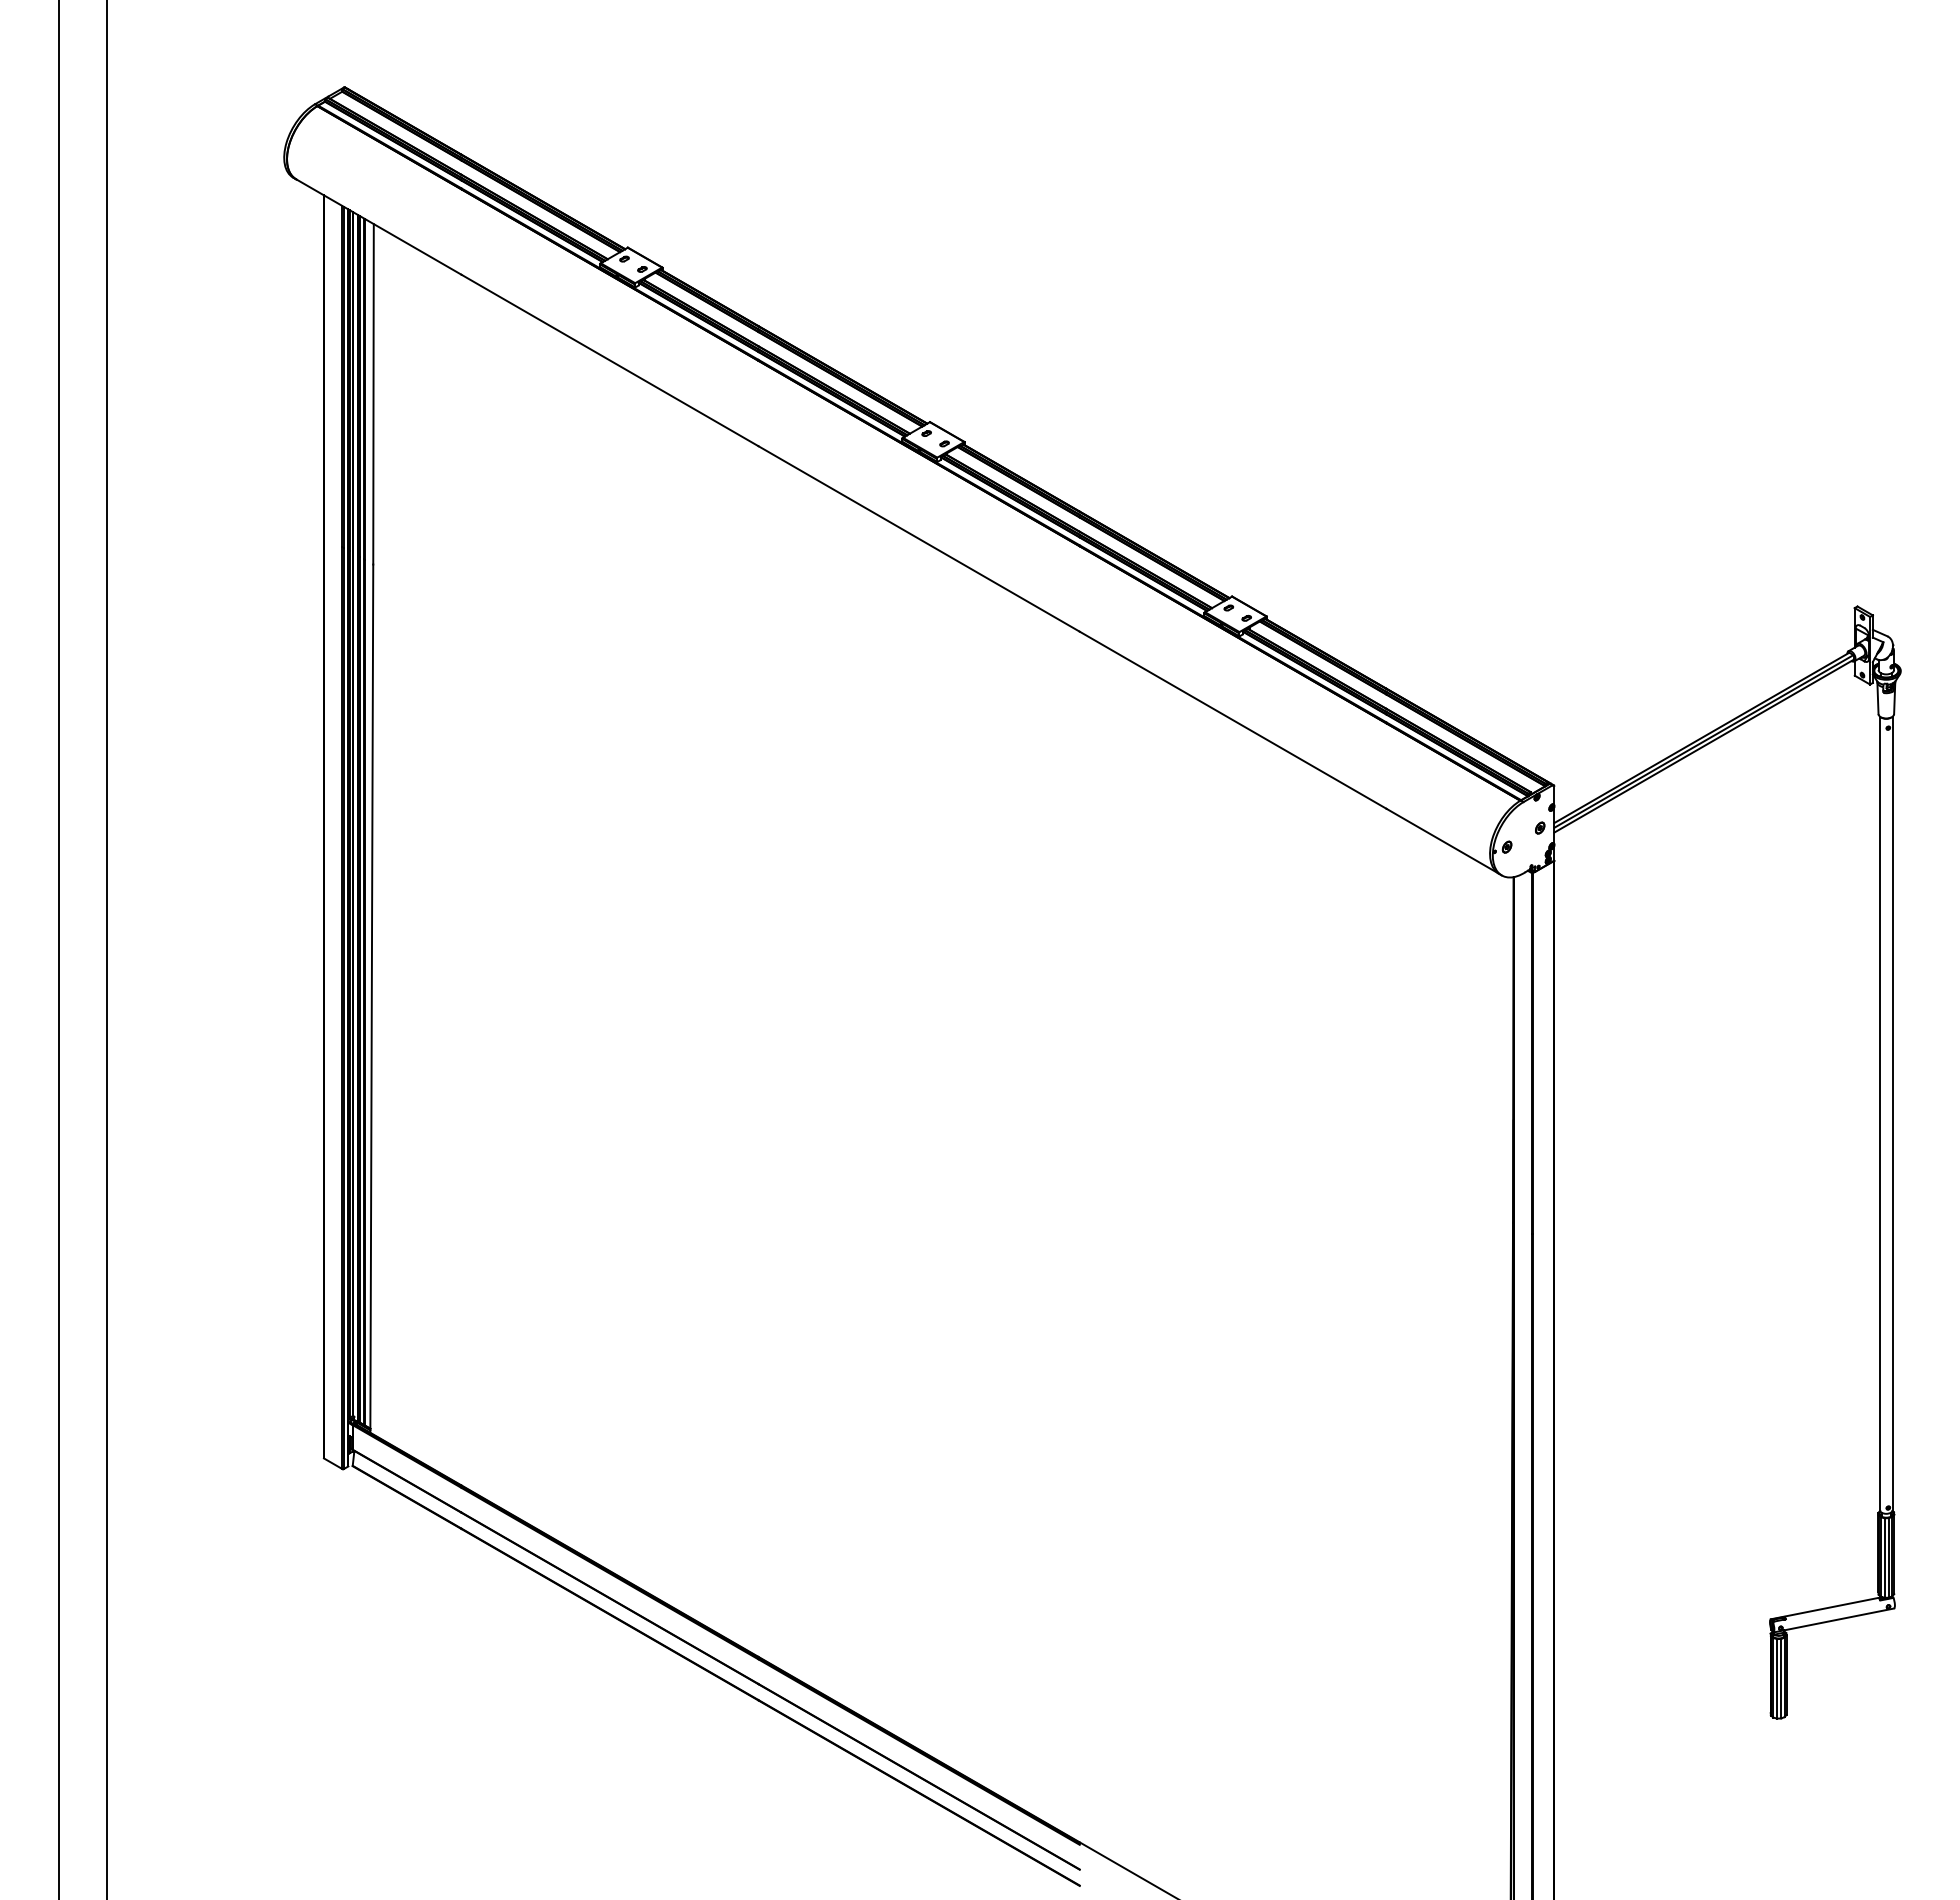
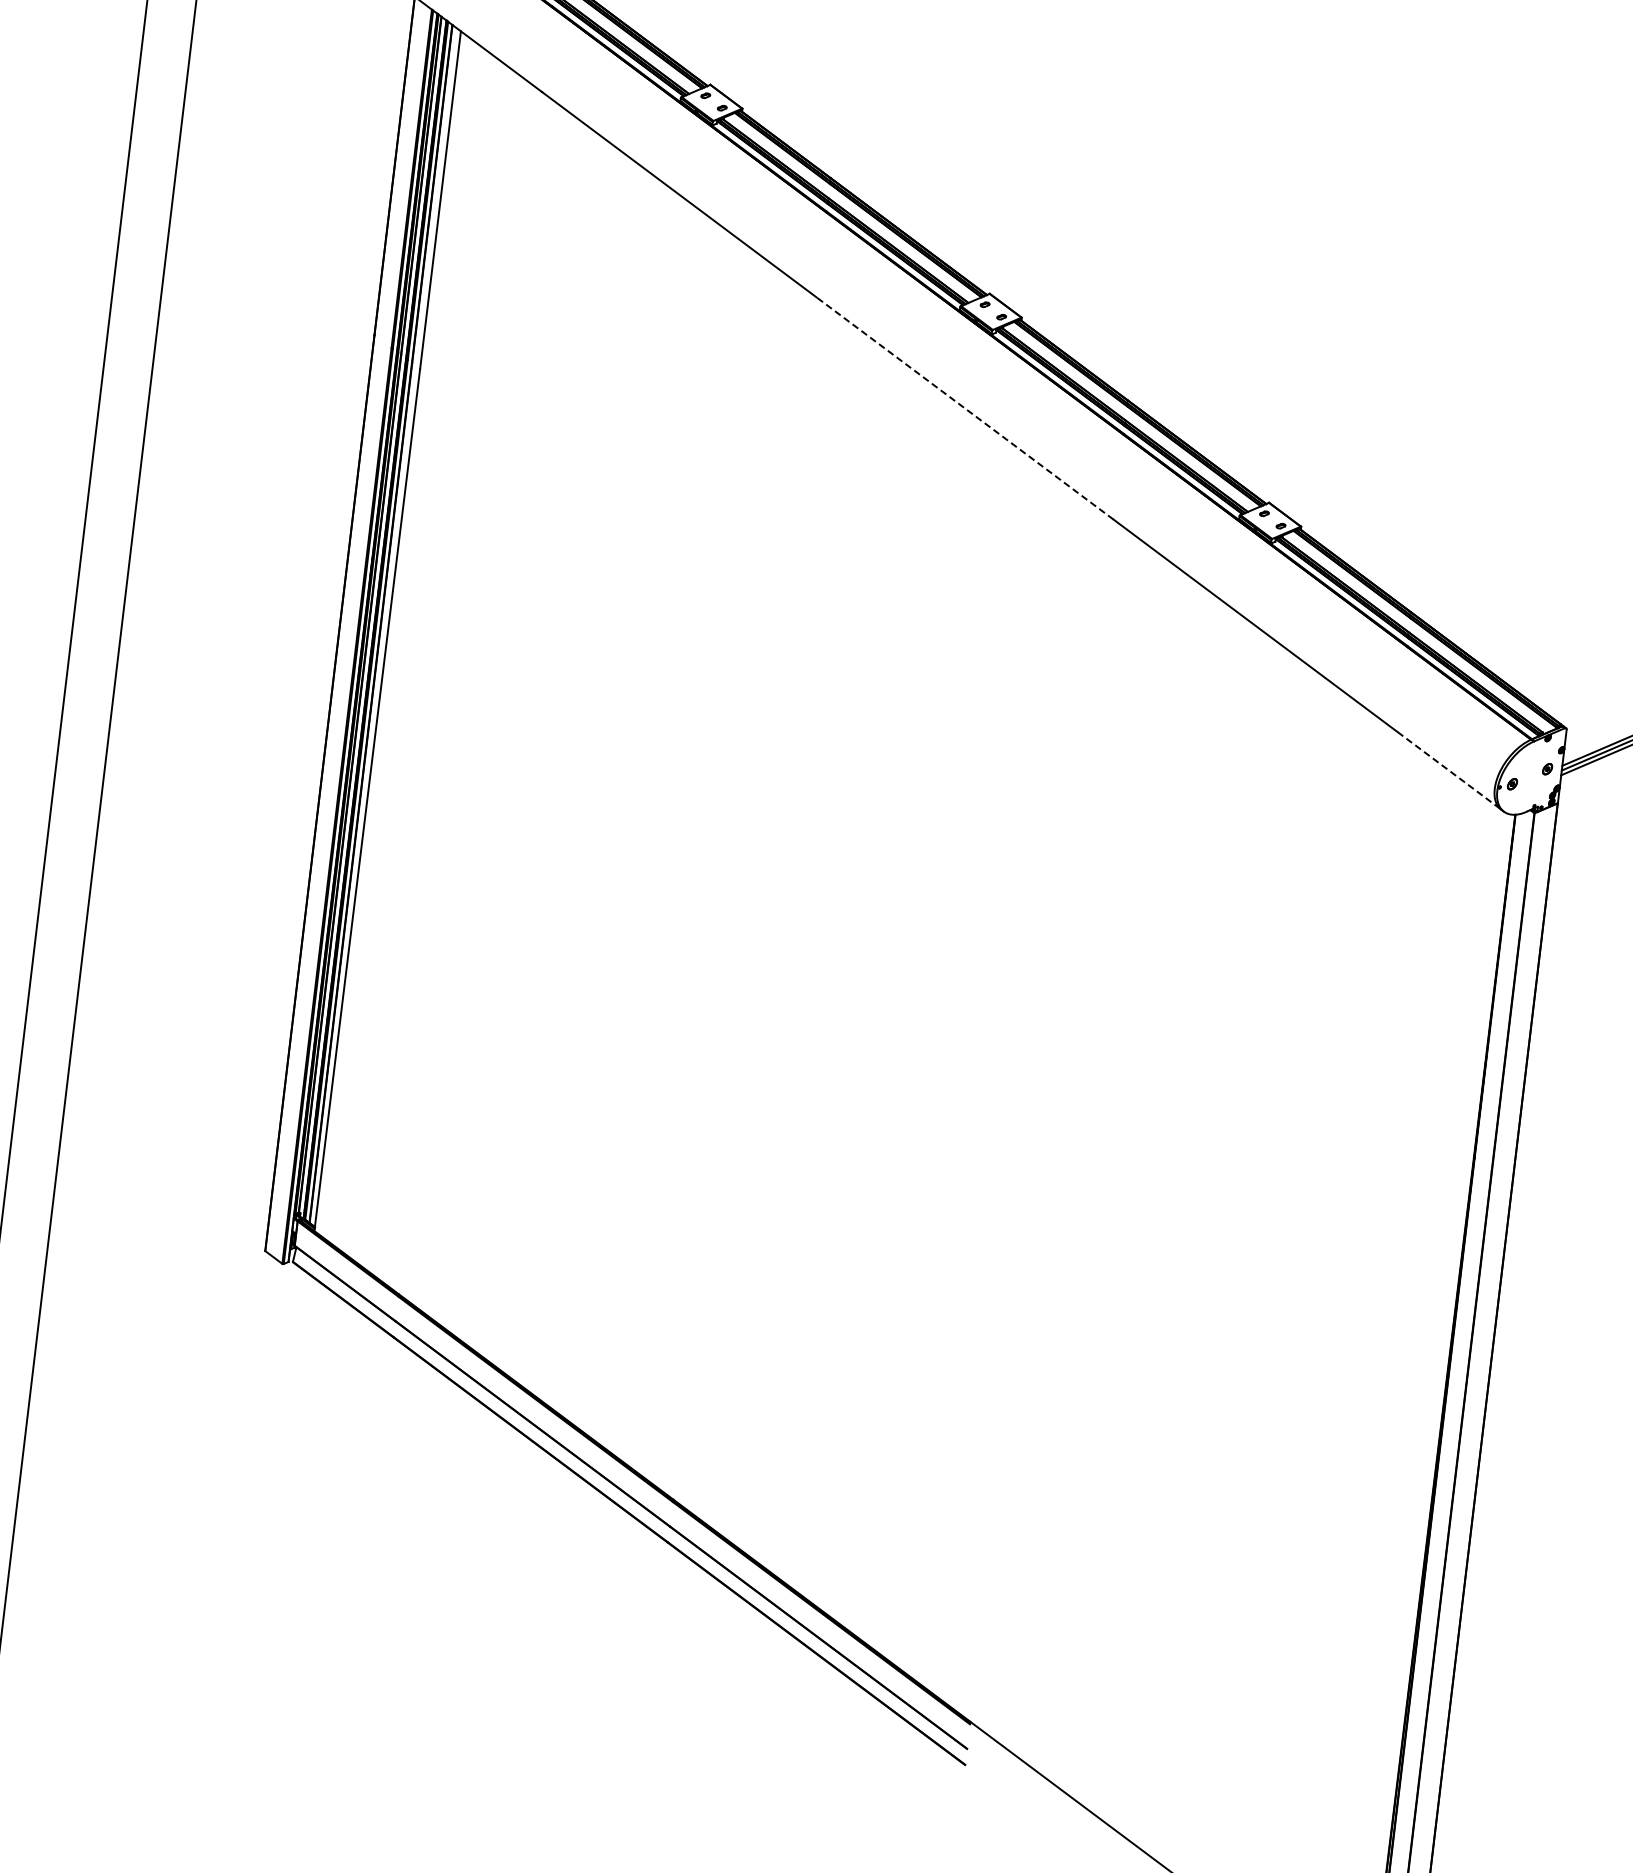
line: (919, 538) -> (965, 408), solid -> dashed
line: (1441, 840) -> (1448, 769), solid -> dashed

